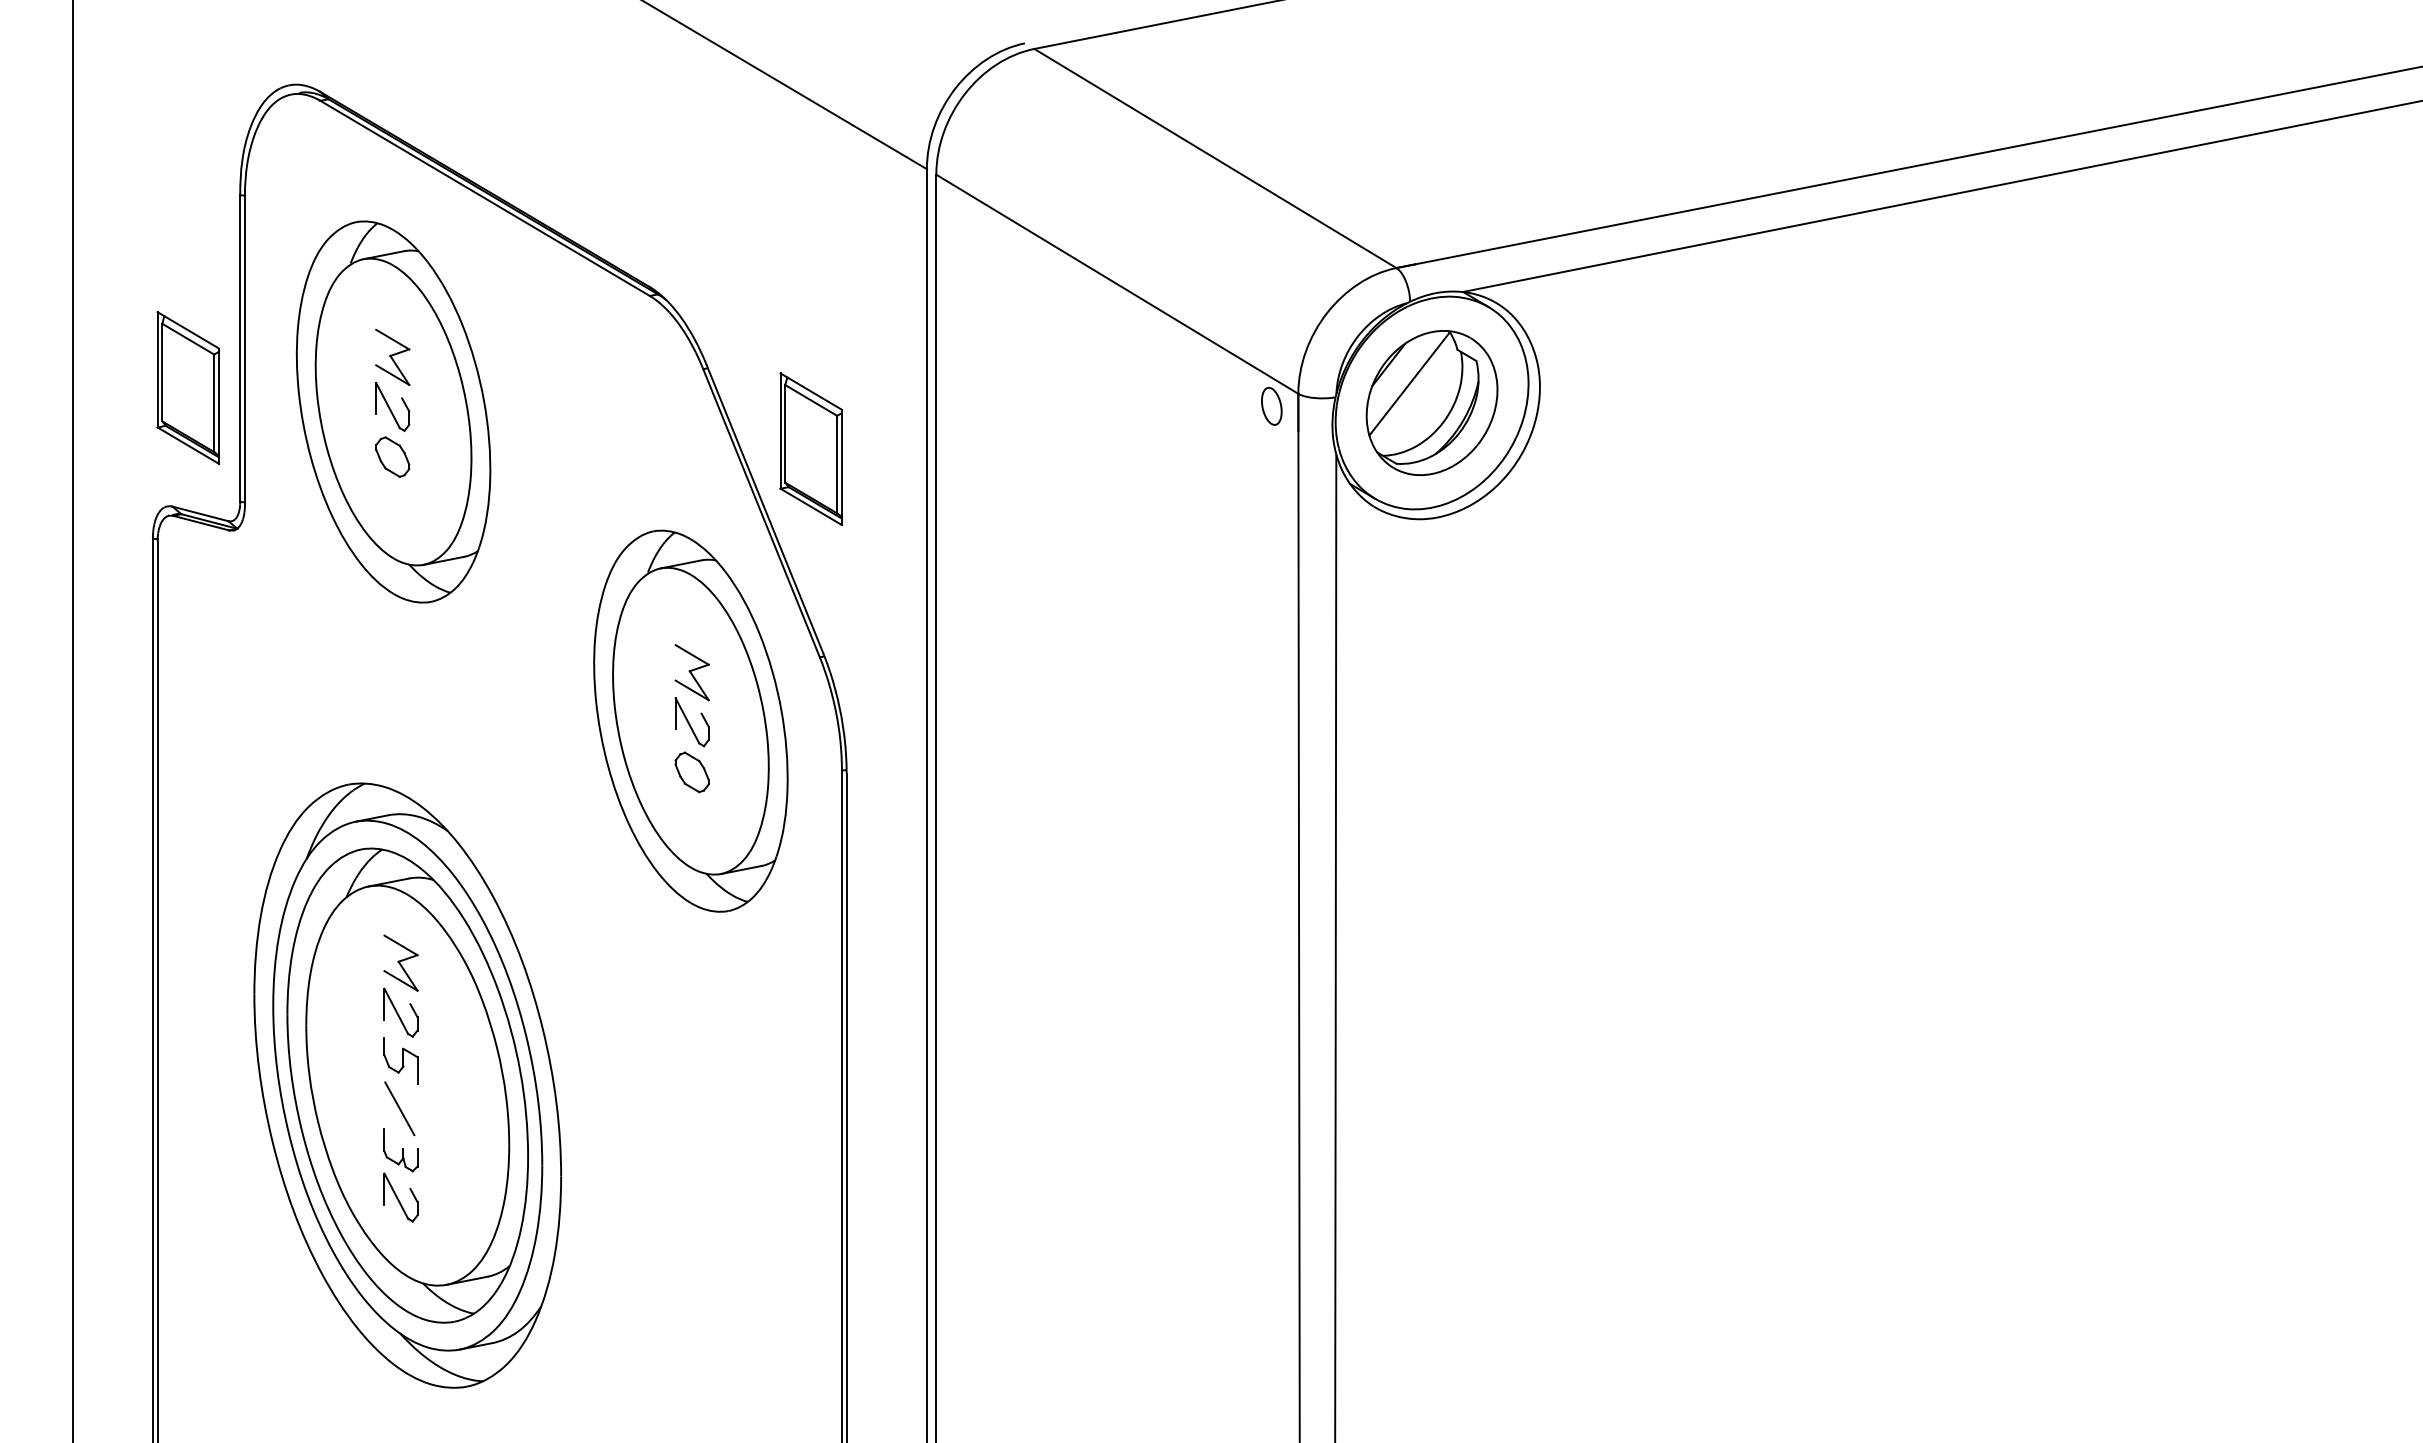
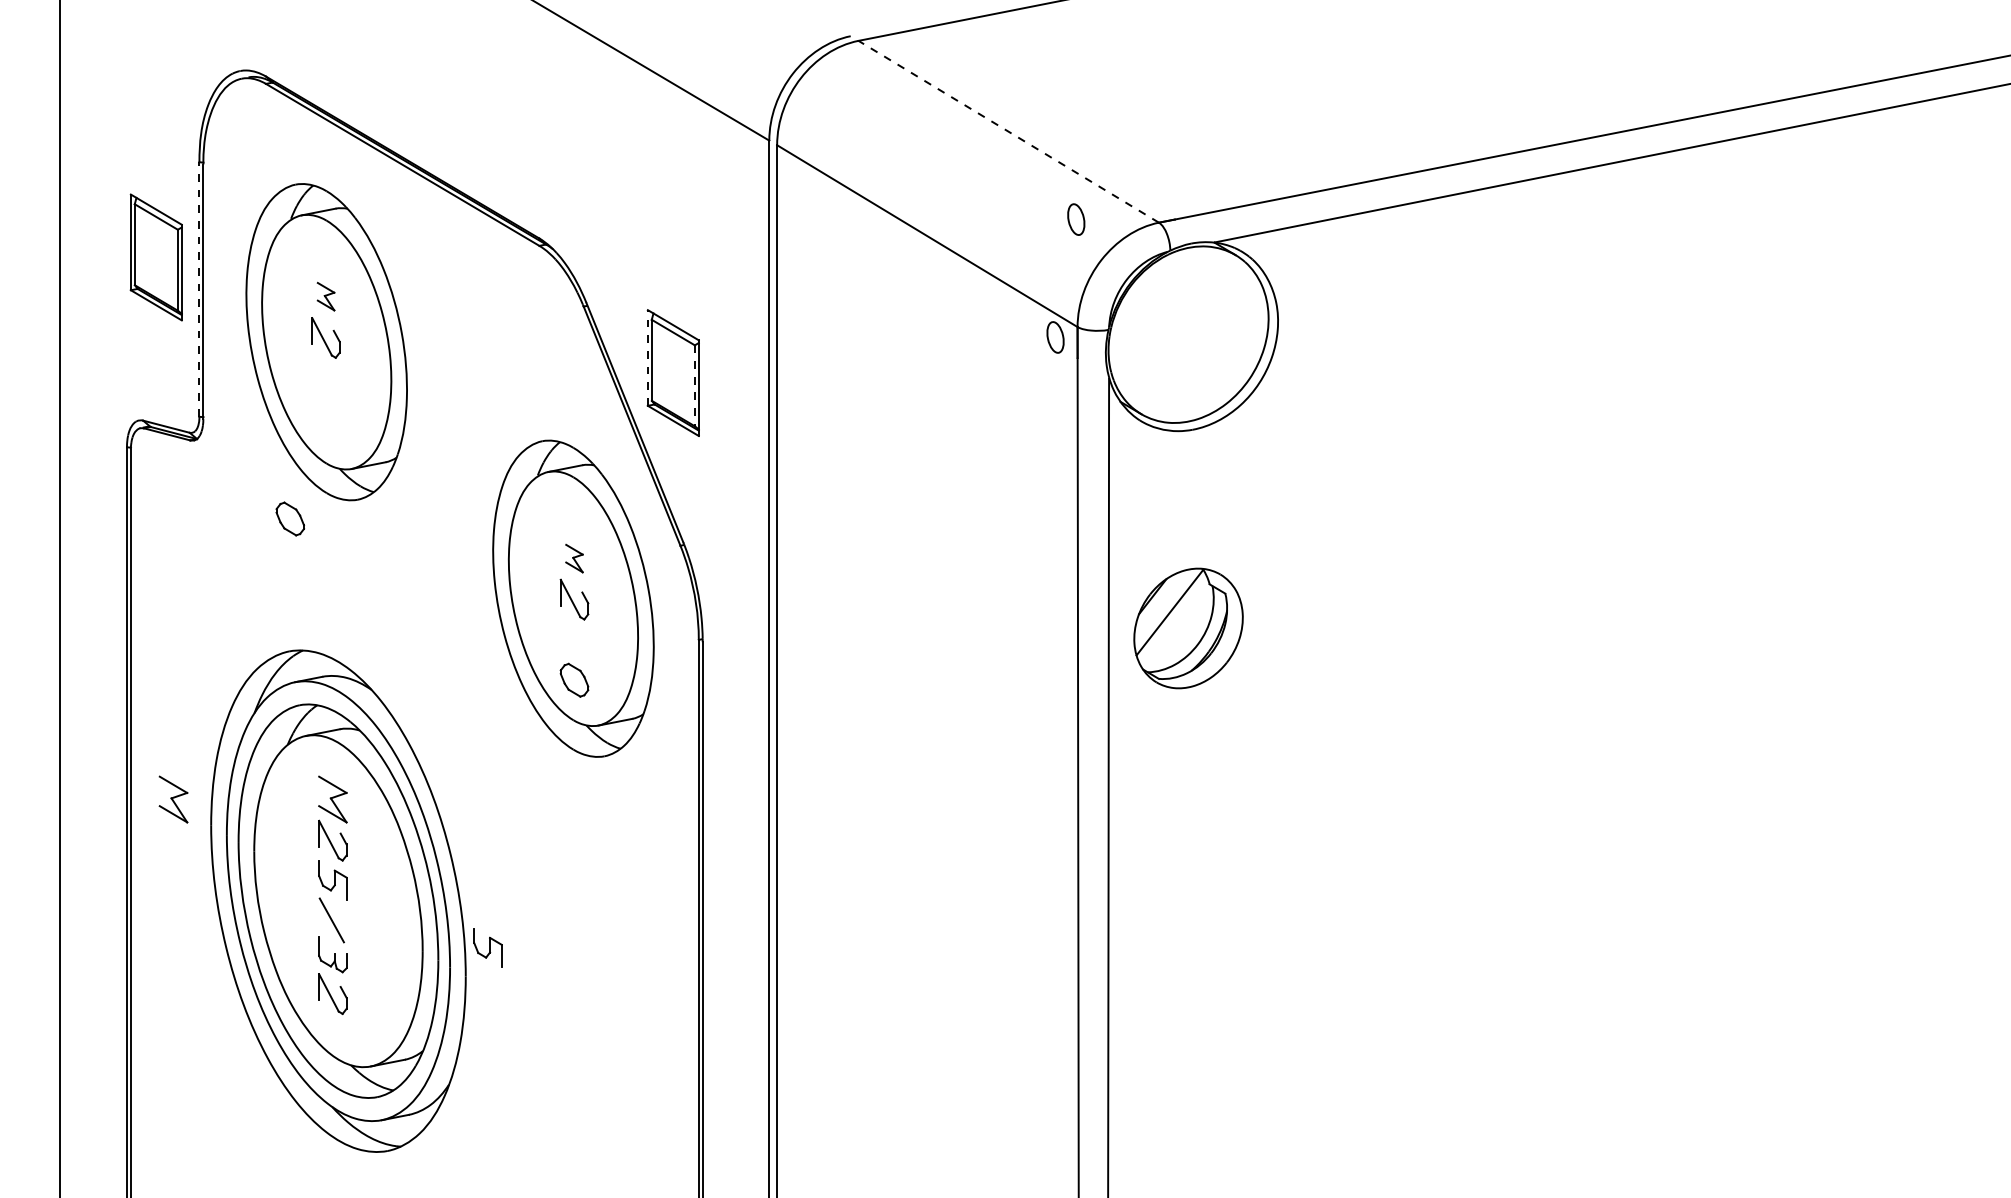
line: (1215, 158) -> (1008, 131), solid -> dashed
part: (1296, 263) -> (1076, 218), added
line: (240, 348) -> (199, 289), solid -> dashed
part: (392, 356) -> (325, 296), size x0.6
part: (187, 387) -> (155, 257), moved
part: (1431, 402) -> (1188, 628), moved
line: (780, 431) -> (647, 358), solid -> dashed
part: (392, 456) -> (290, 518), moved
line: (837, 464) -> (695, 385), solid -> dashed
part: (691, 672) -> (573, 558), size x0.6
part: (691, 772) -> (573, 680), moved
part: (208, 962) -> (173, 799), added
part: (587, 1141) -> (487, 947), added

